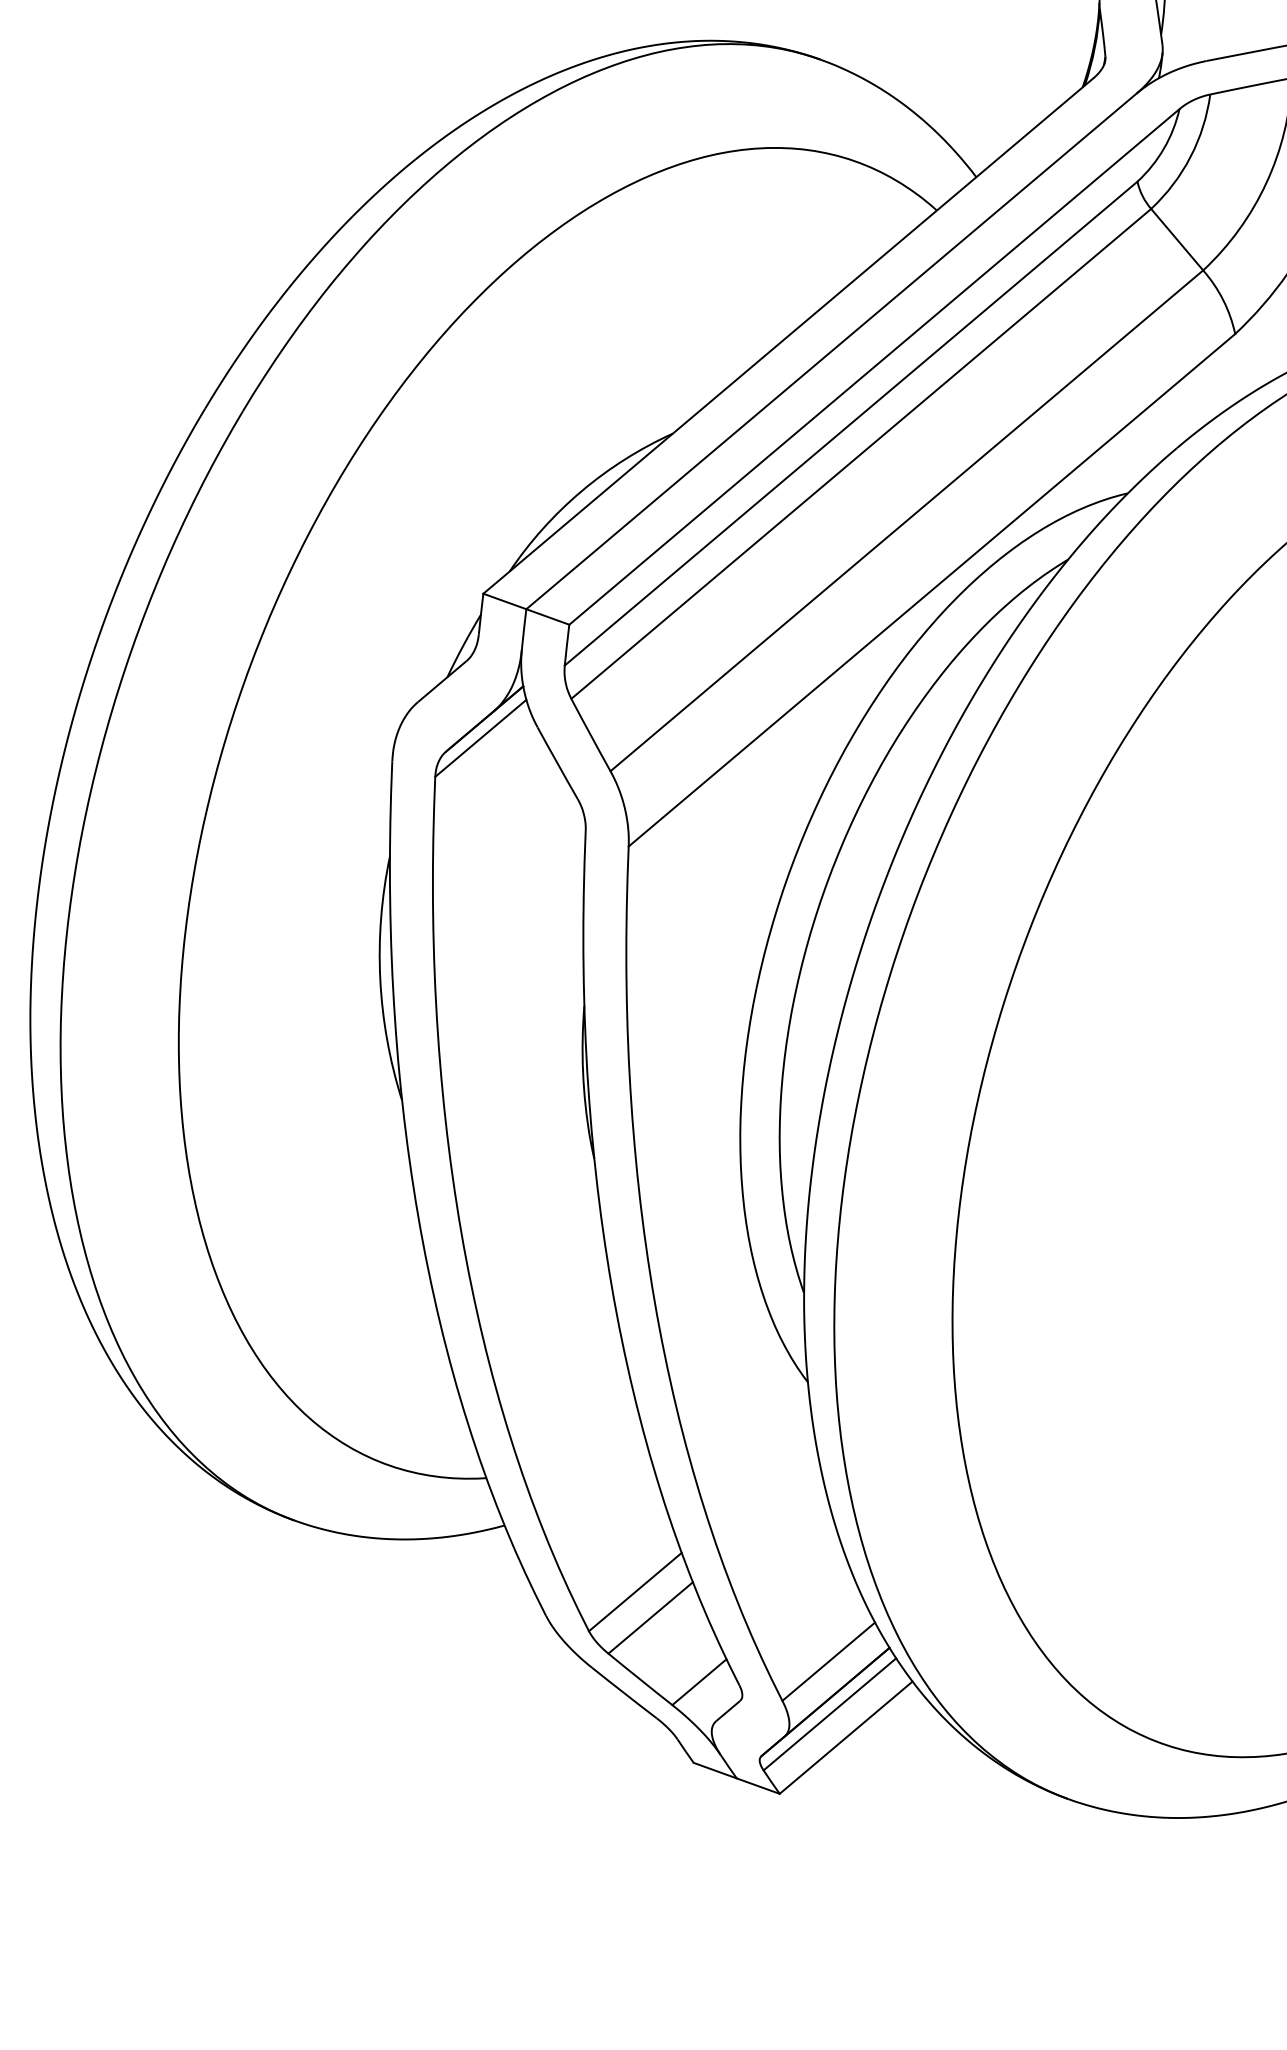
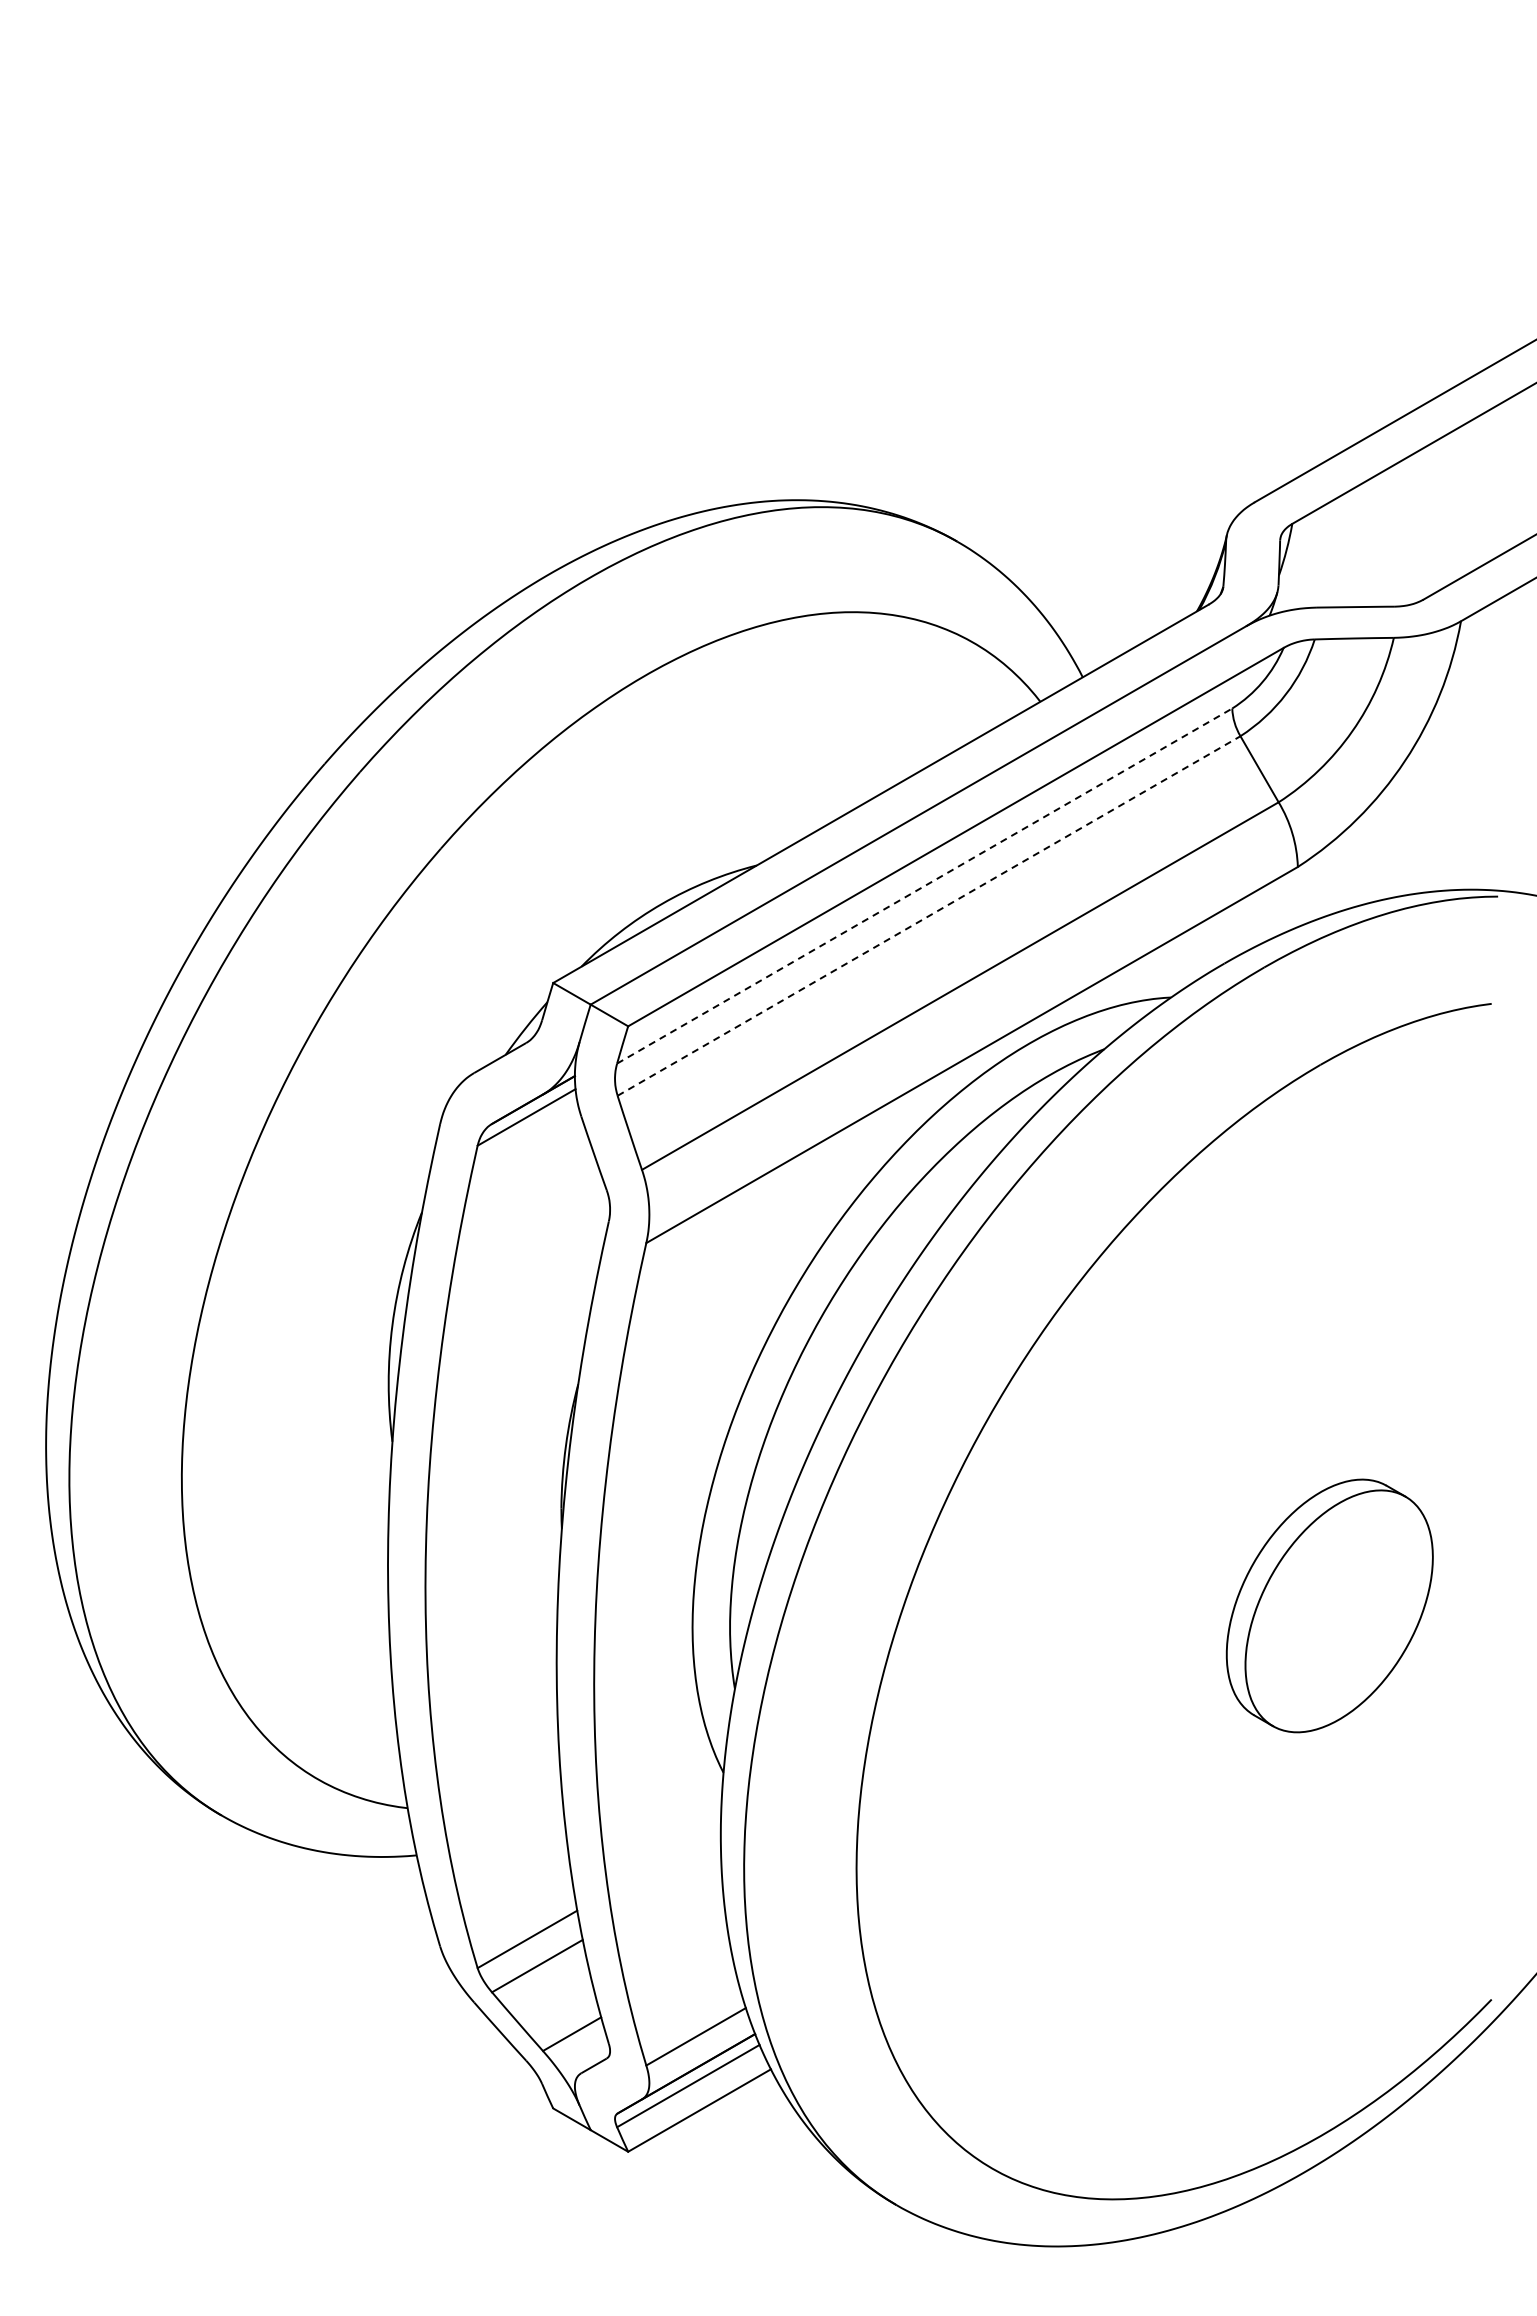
line: (851, 422) -> (925, 885), solid -> dashed
line: (861, 454) -> (929, 916), solid -> dashed

